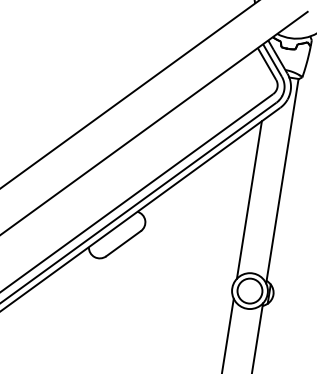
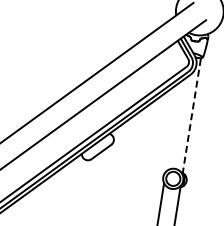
line: (281, 181) -> (191, 116), solid -> dashed
line: (248, 198) -> (172, 126), removed

